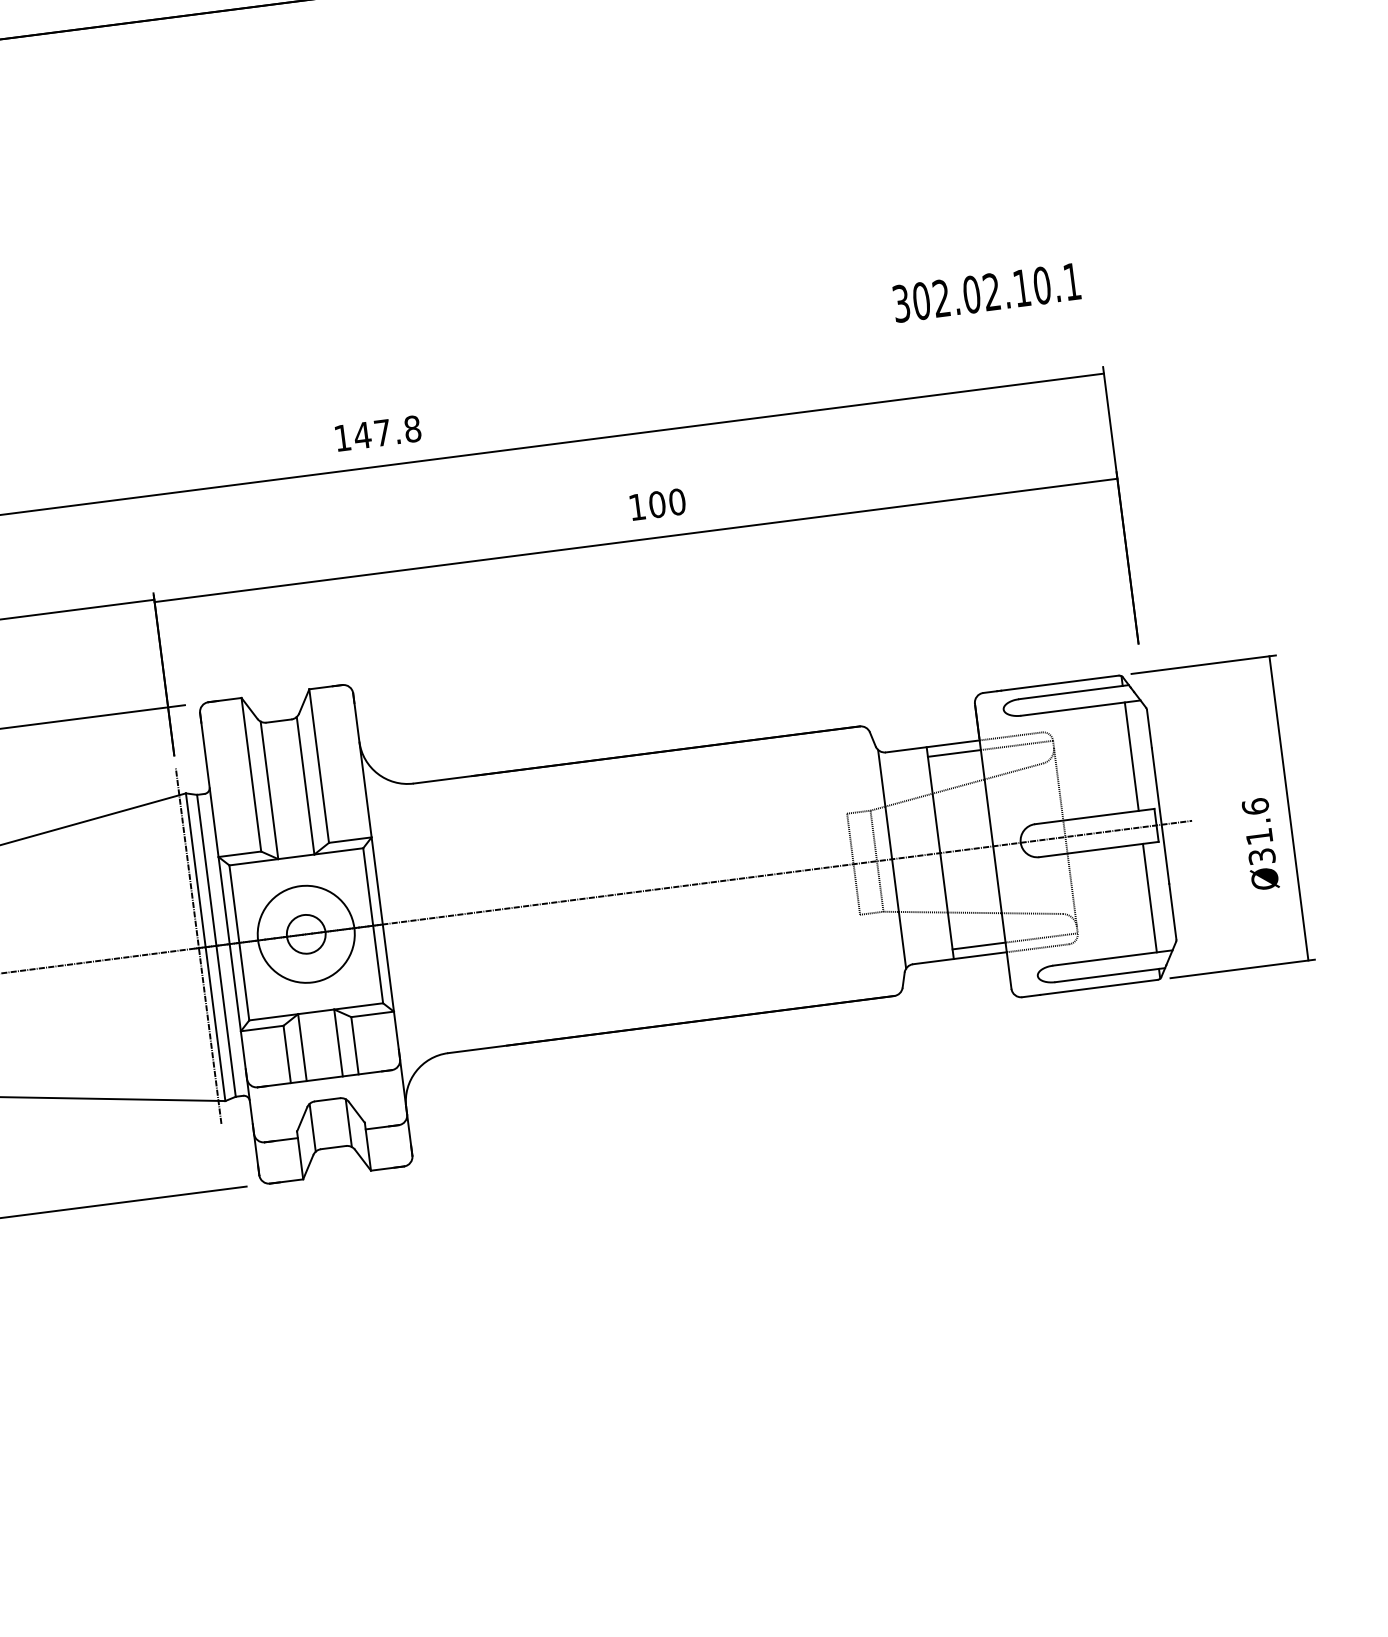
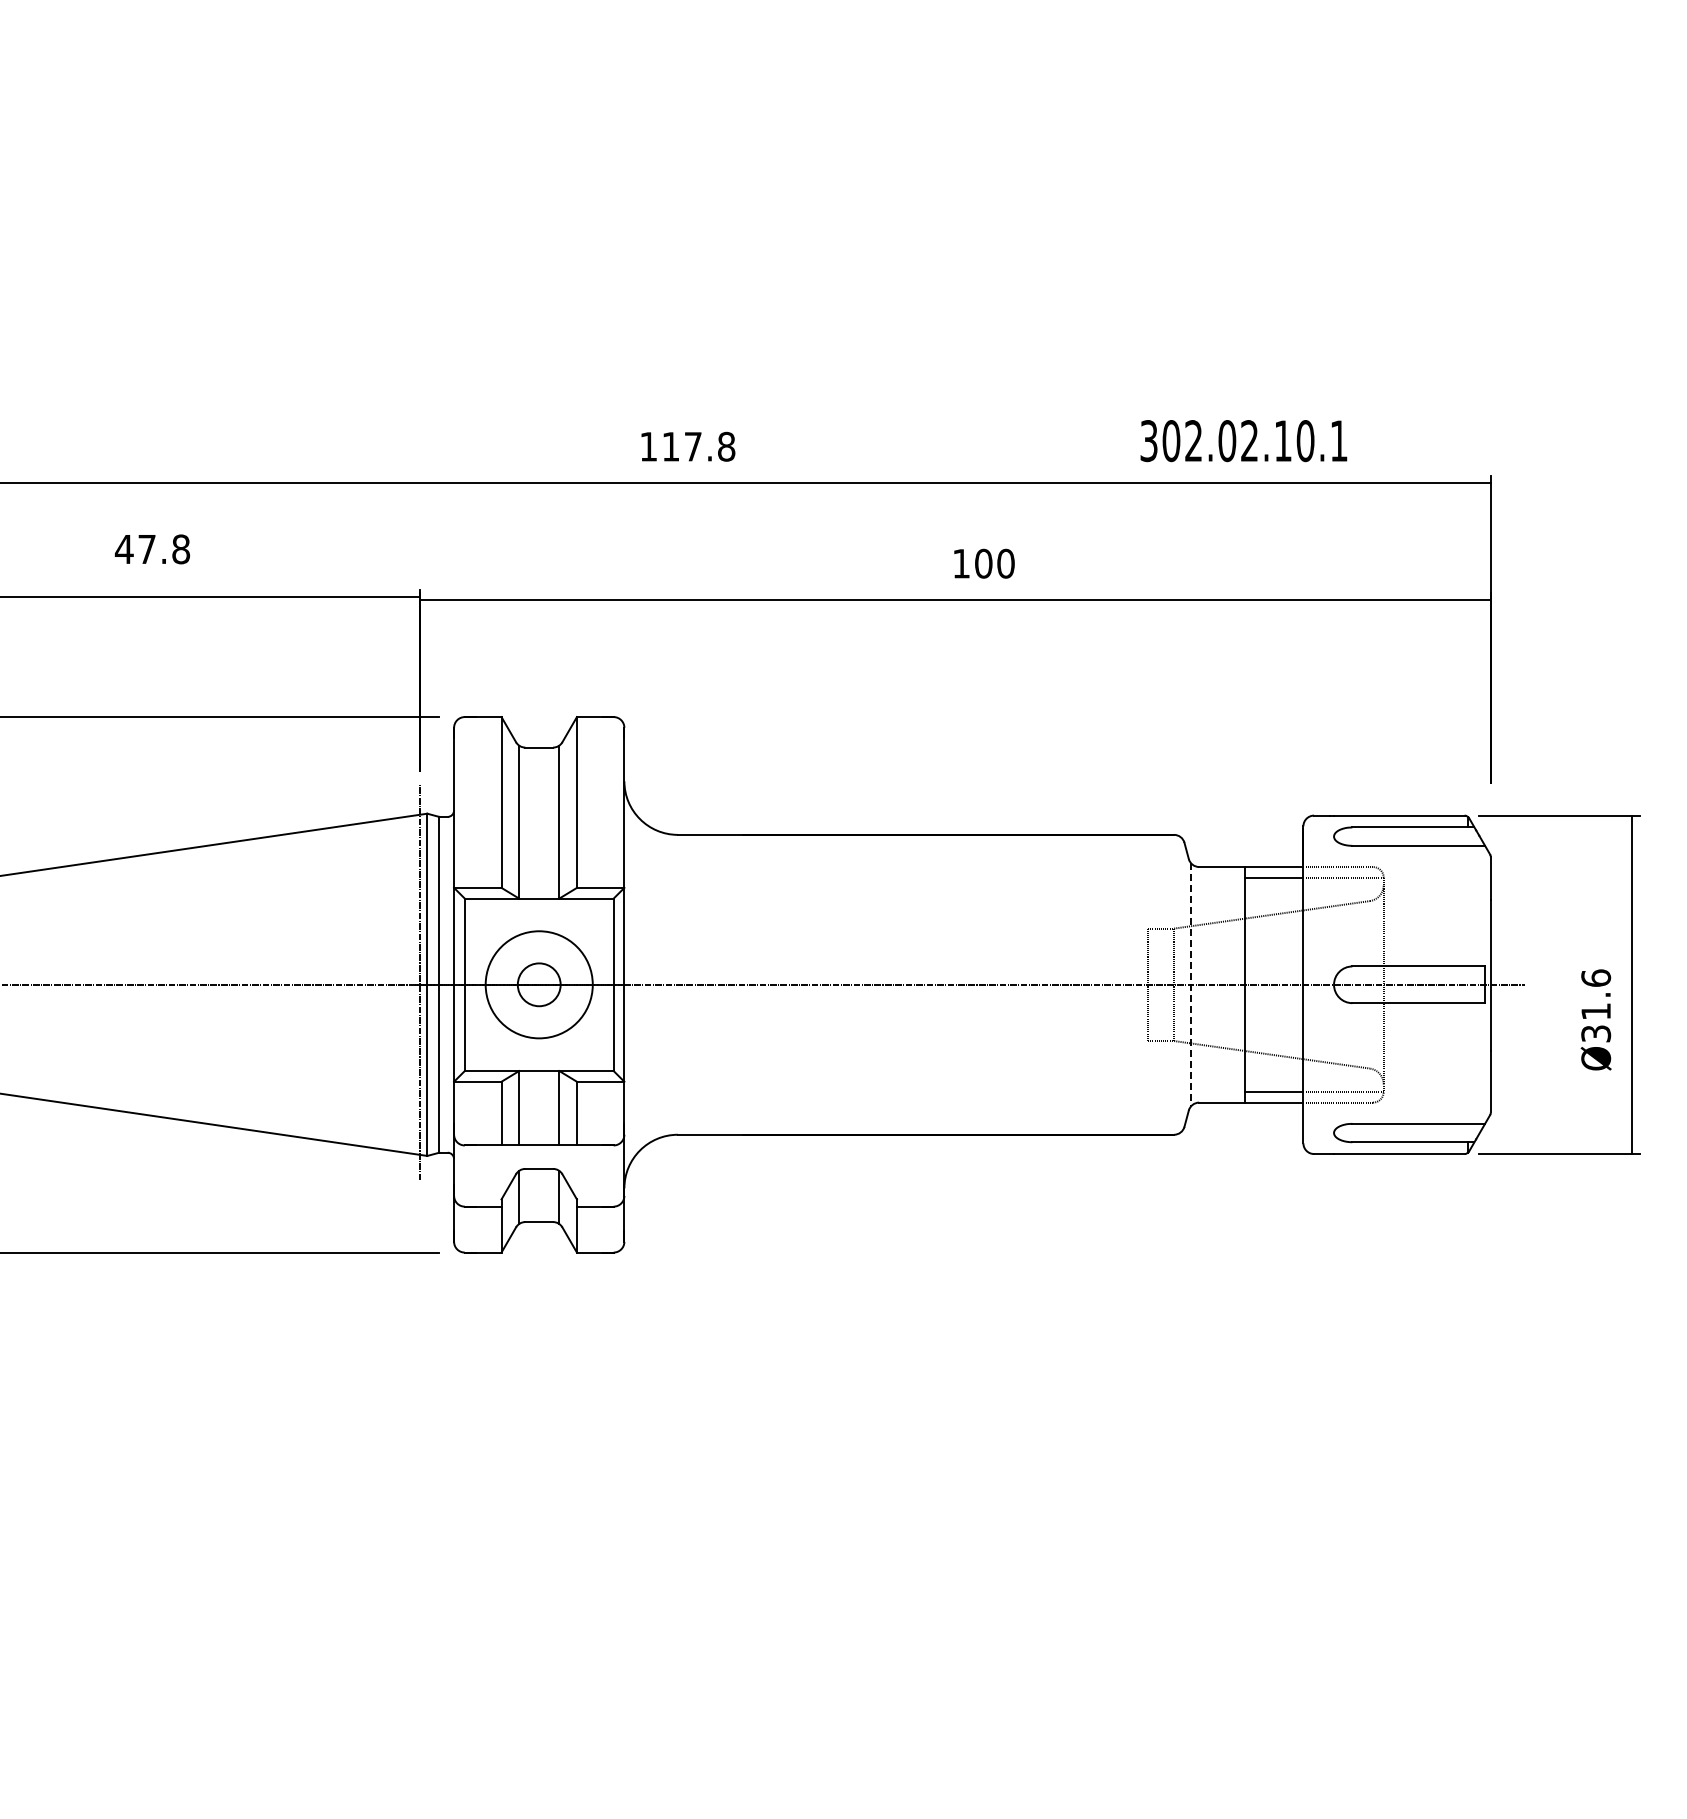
text: (986, 293) -> (1243, 441), moved
text: (362, 435) -> (670, 446), 147.8 -> 117.8
line: (1131, 756) -> (1467, 905), removed
line: (891, 859) -> (1190, 984), solid -> dashed
line: (1149, 898) -> (1467, 1063), removed

